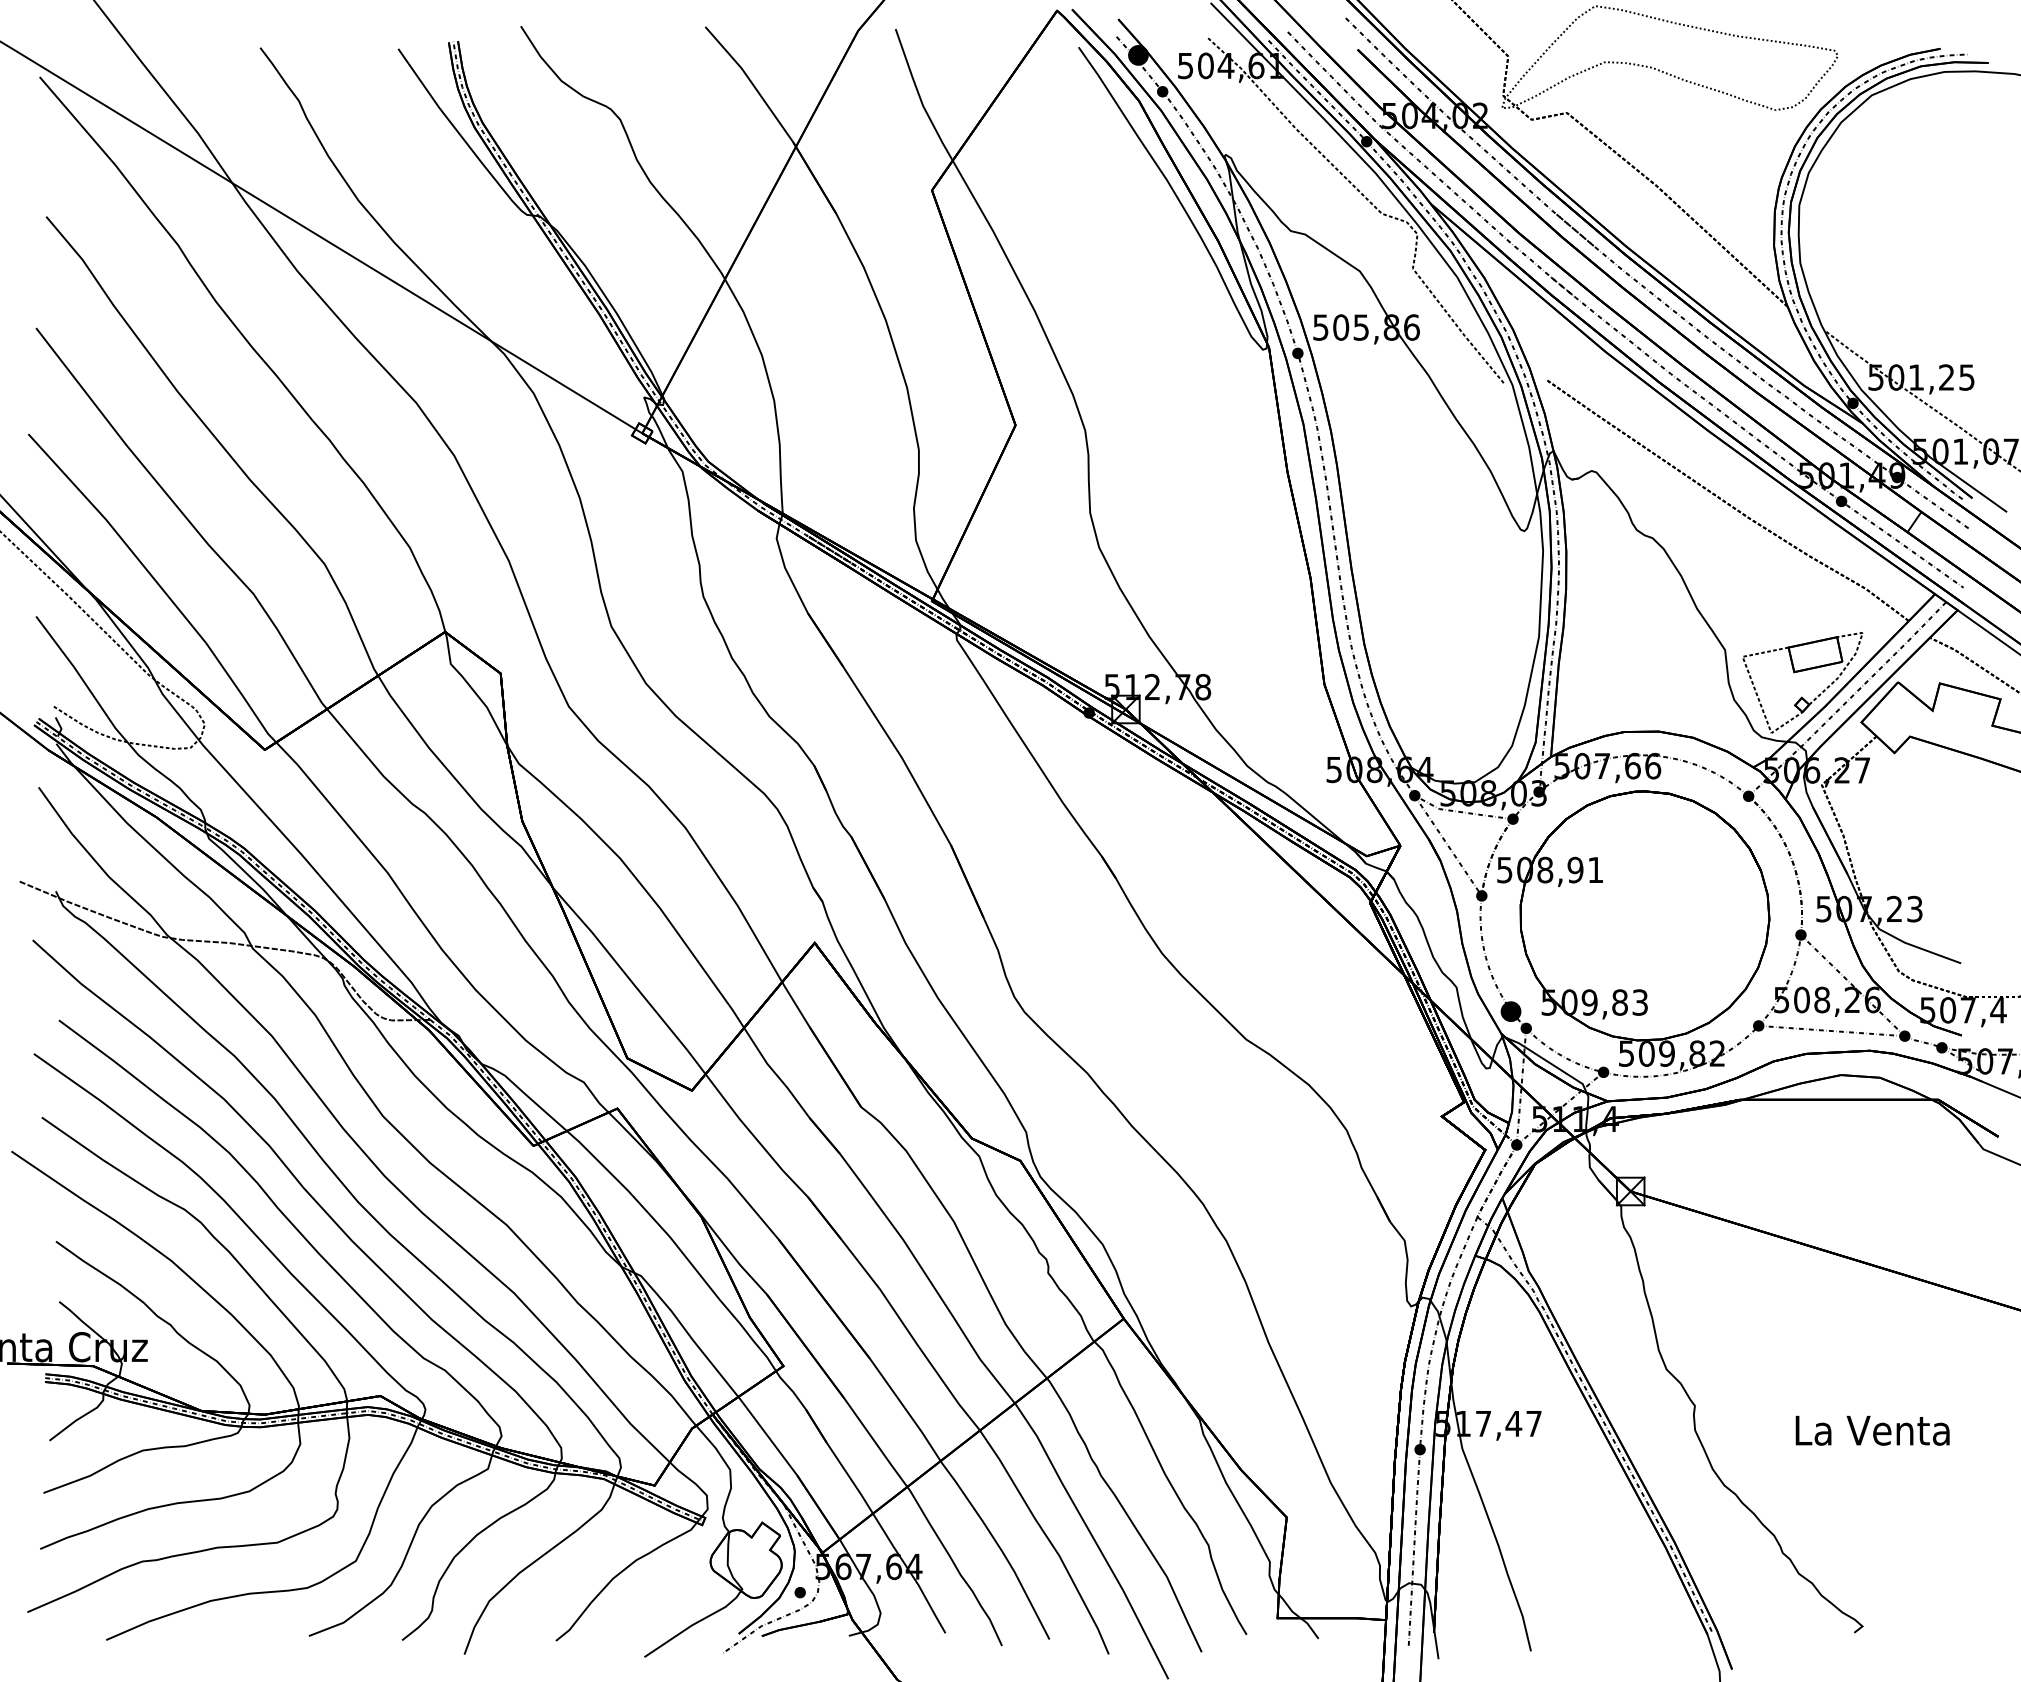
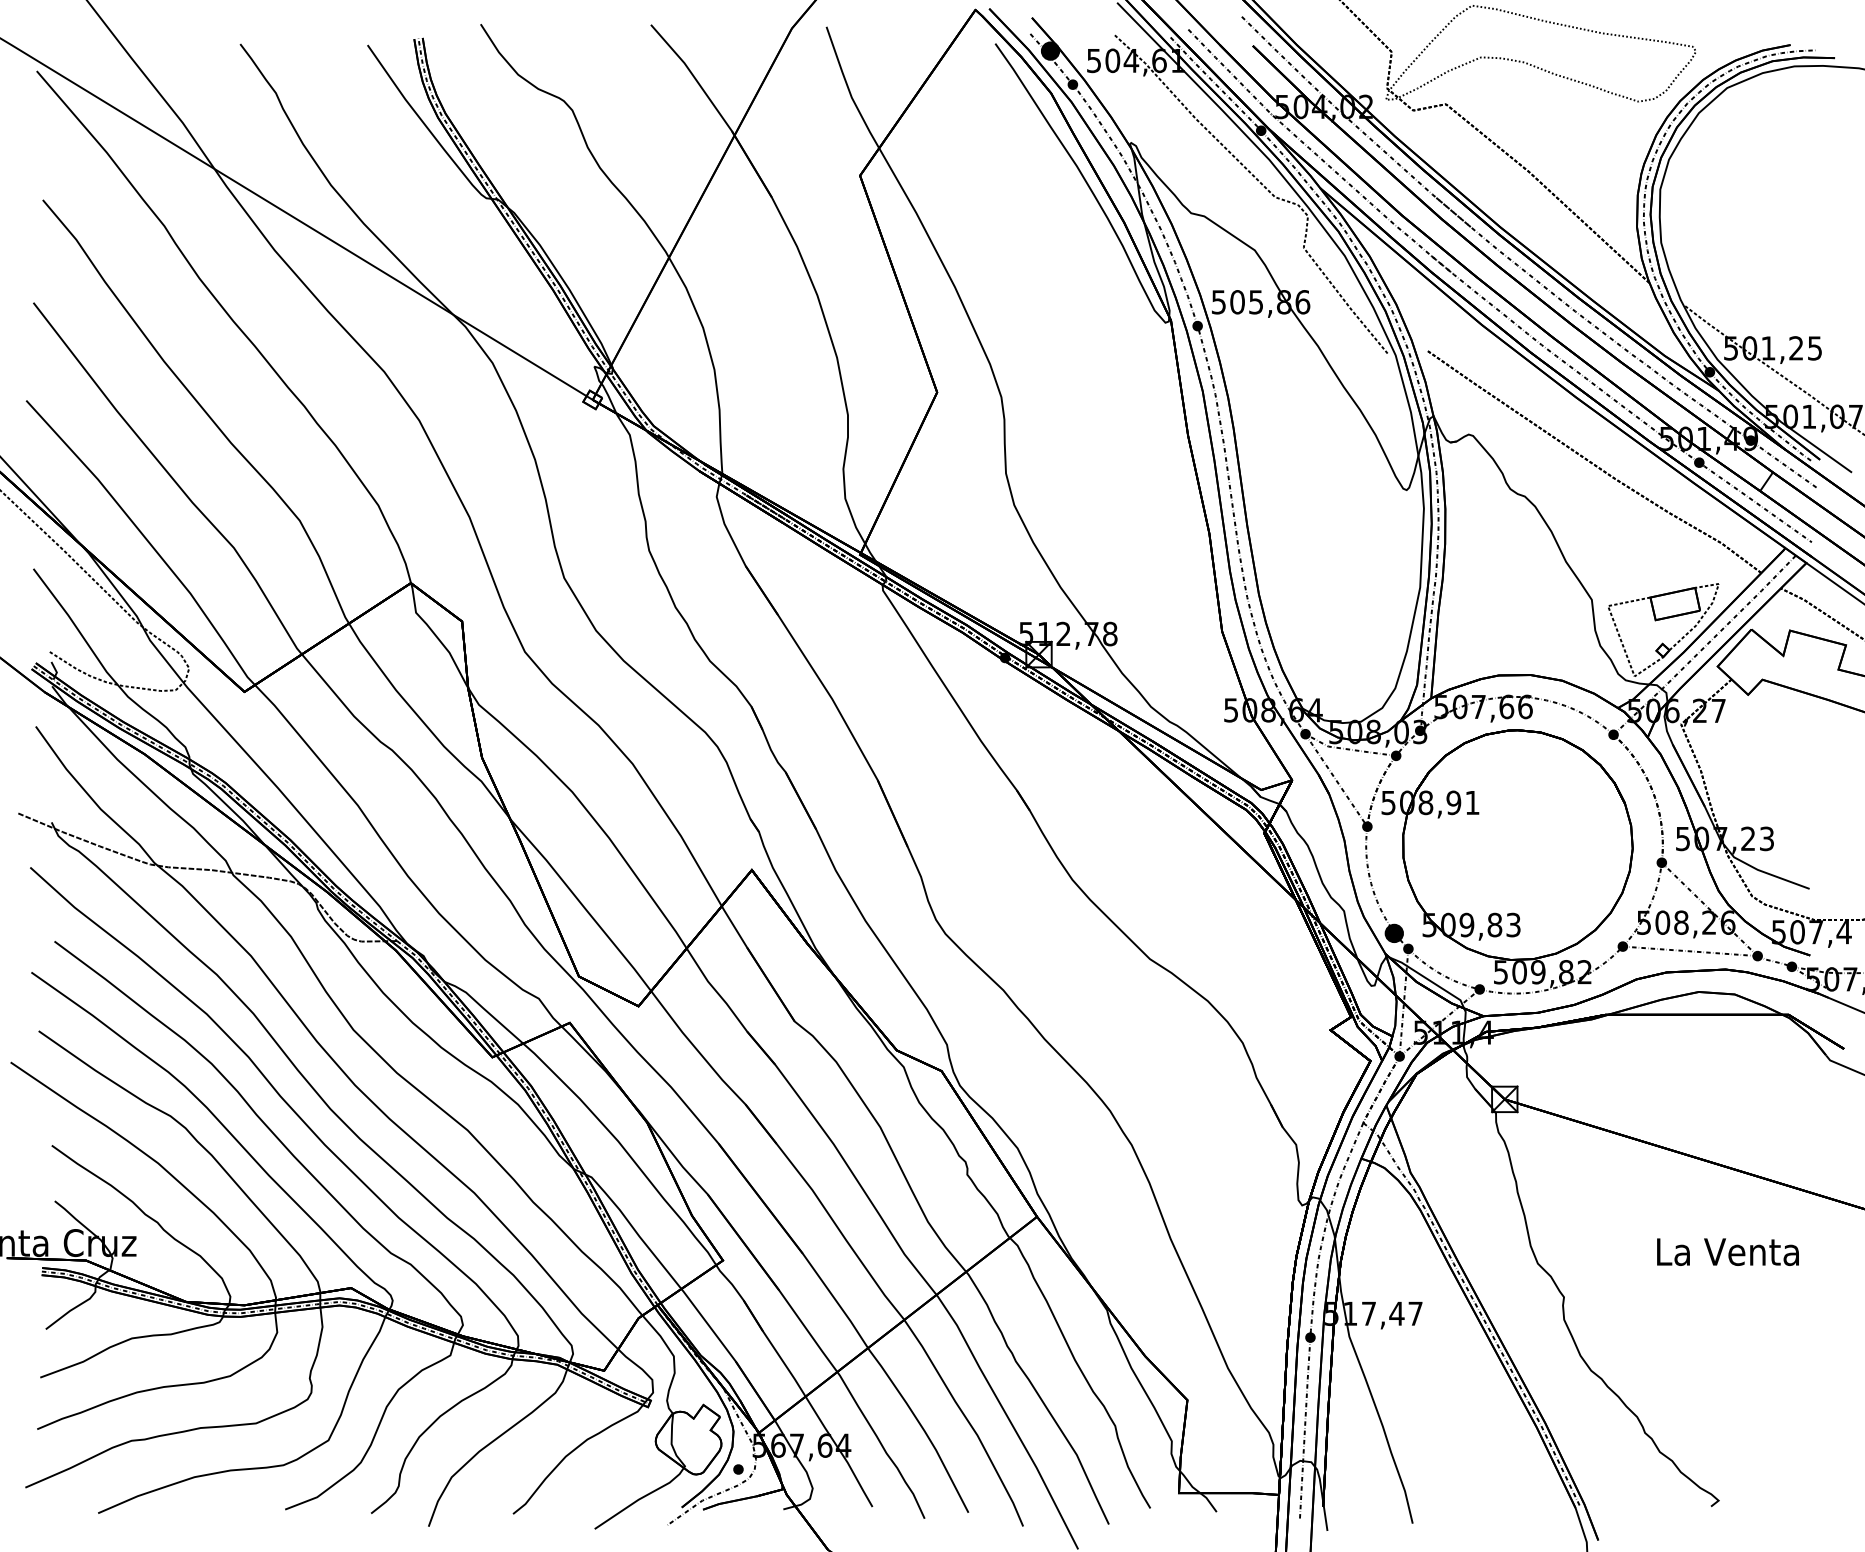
text: (1872, 1430) -> (1727, 1251), moved

